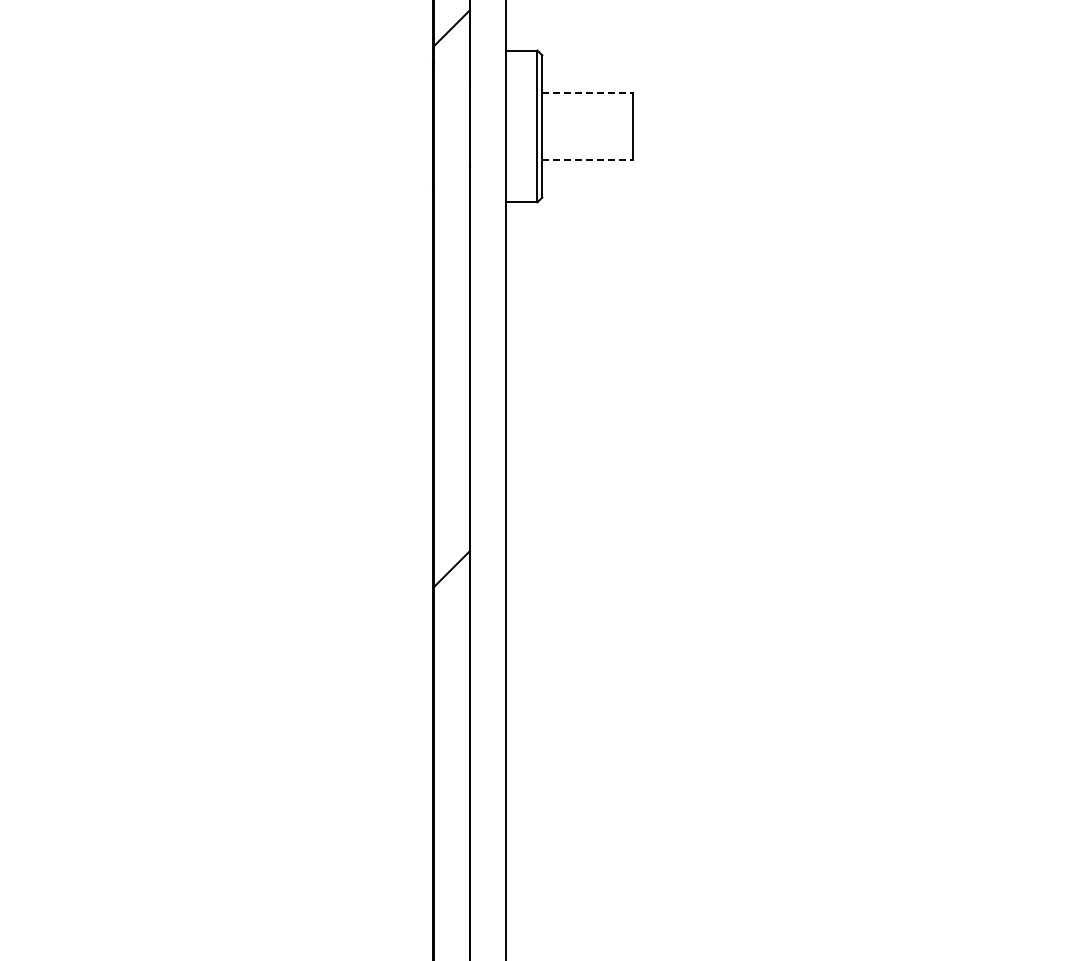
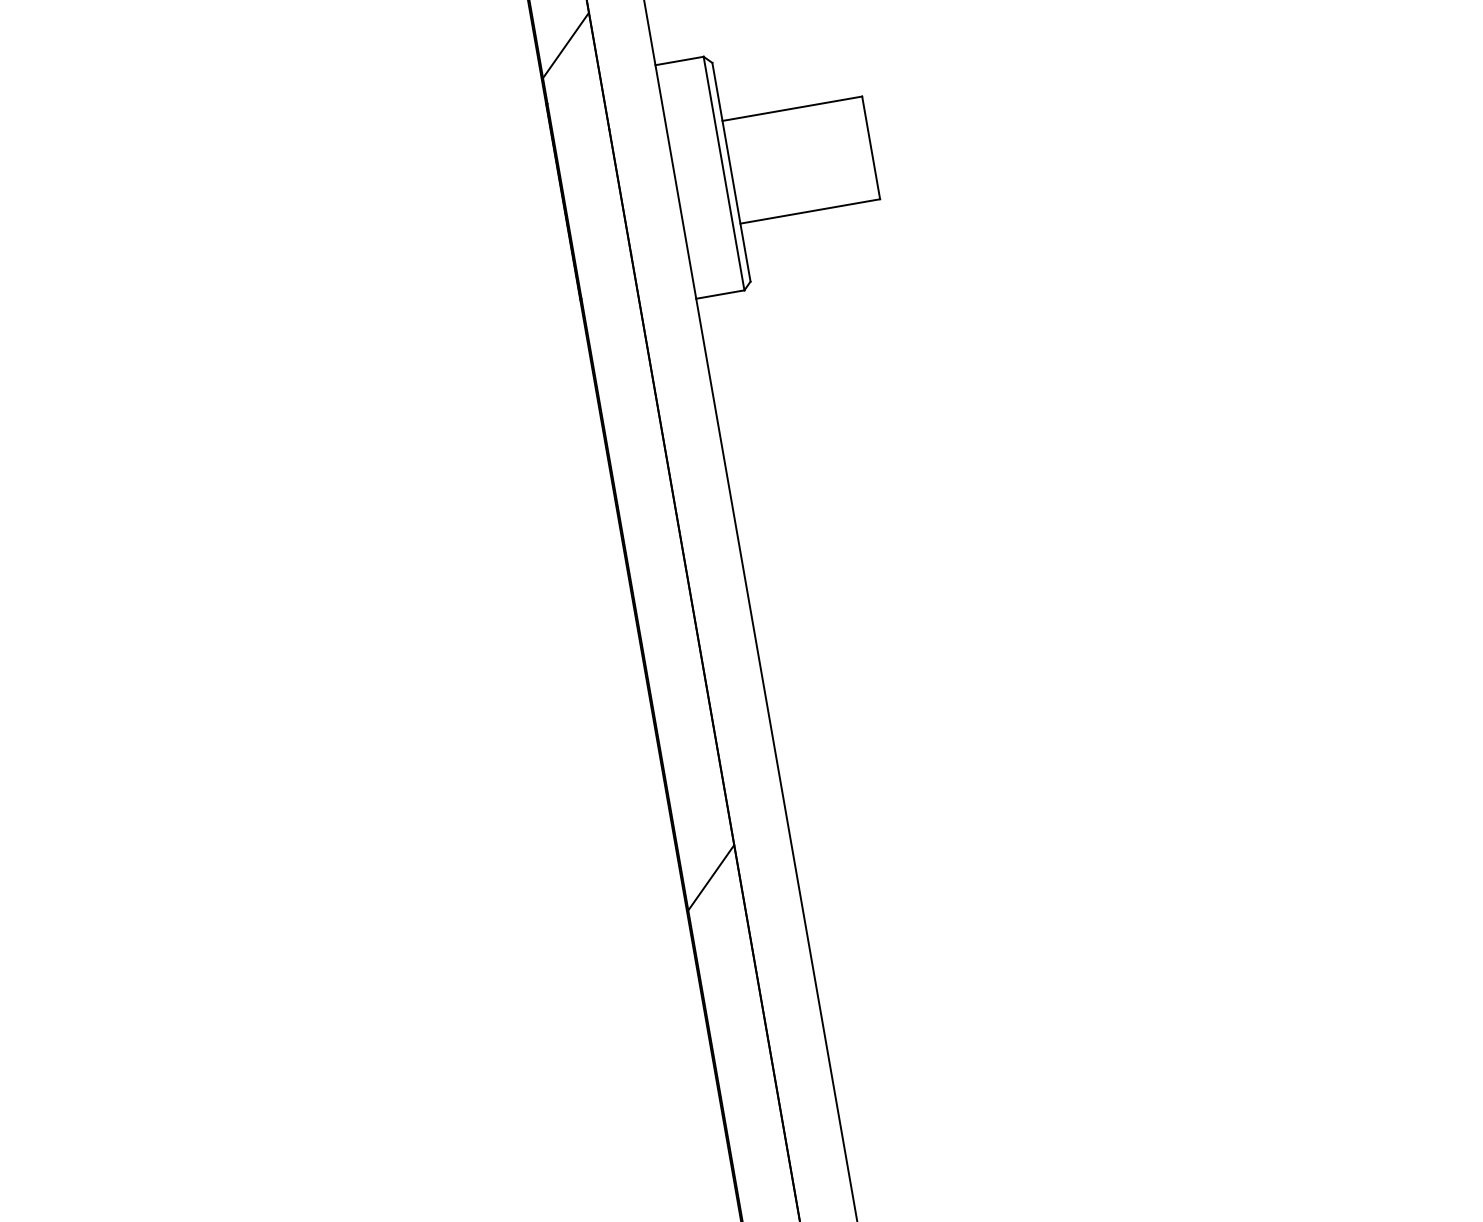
line: (588, 93) -> (793, 109), dashed -> solid
line: (588, 159) -> (811, 210), dashed -> solid

